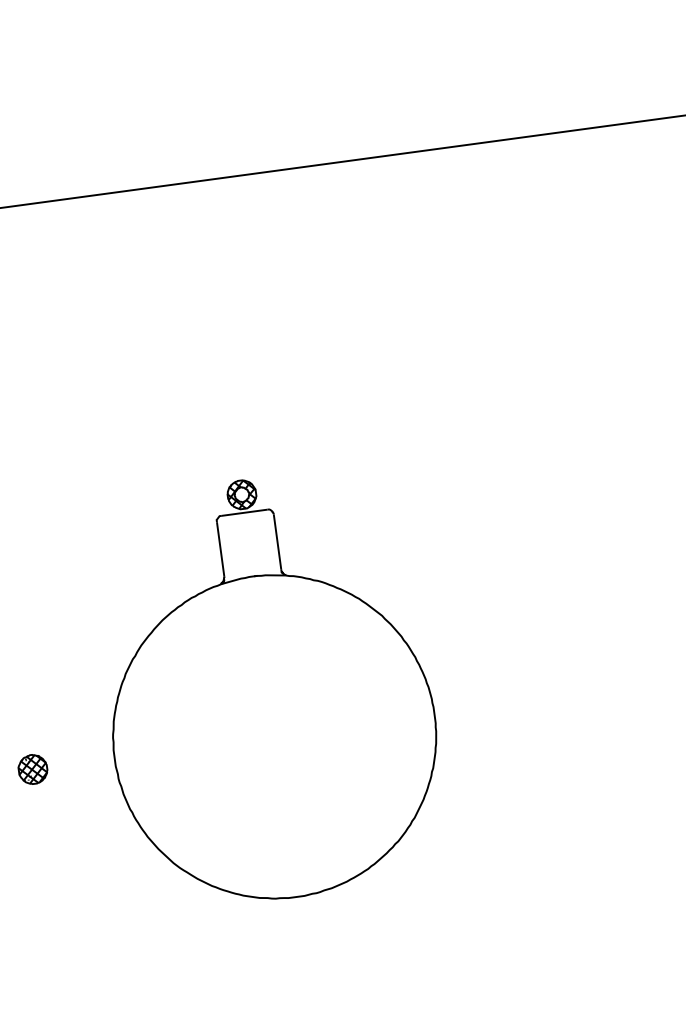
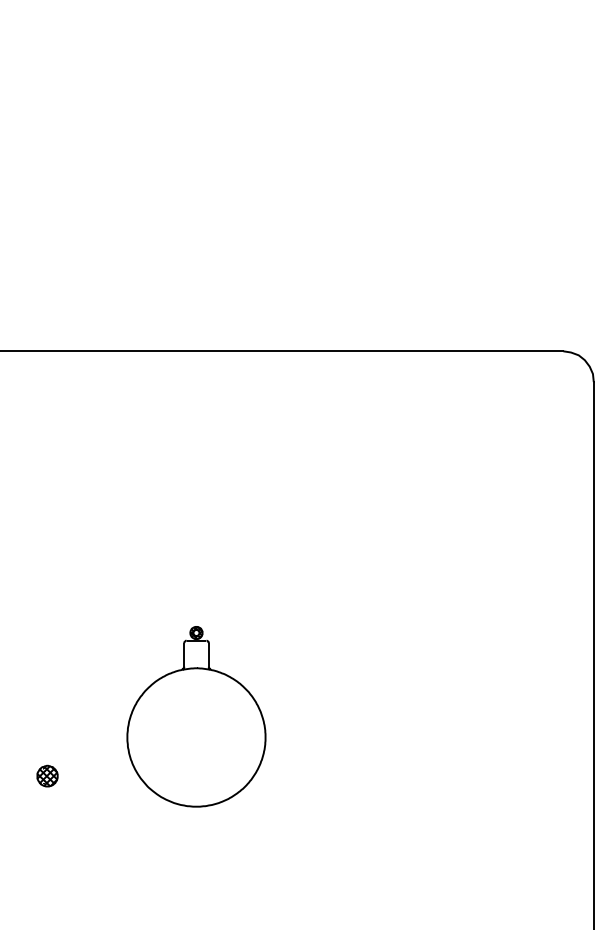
part: (268, 688) -> (196, 716), size x0.6
part: (32, 768) -> (47, 775), moved

